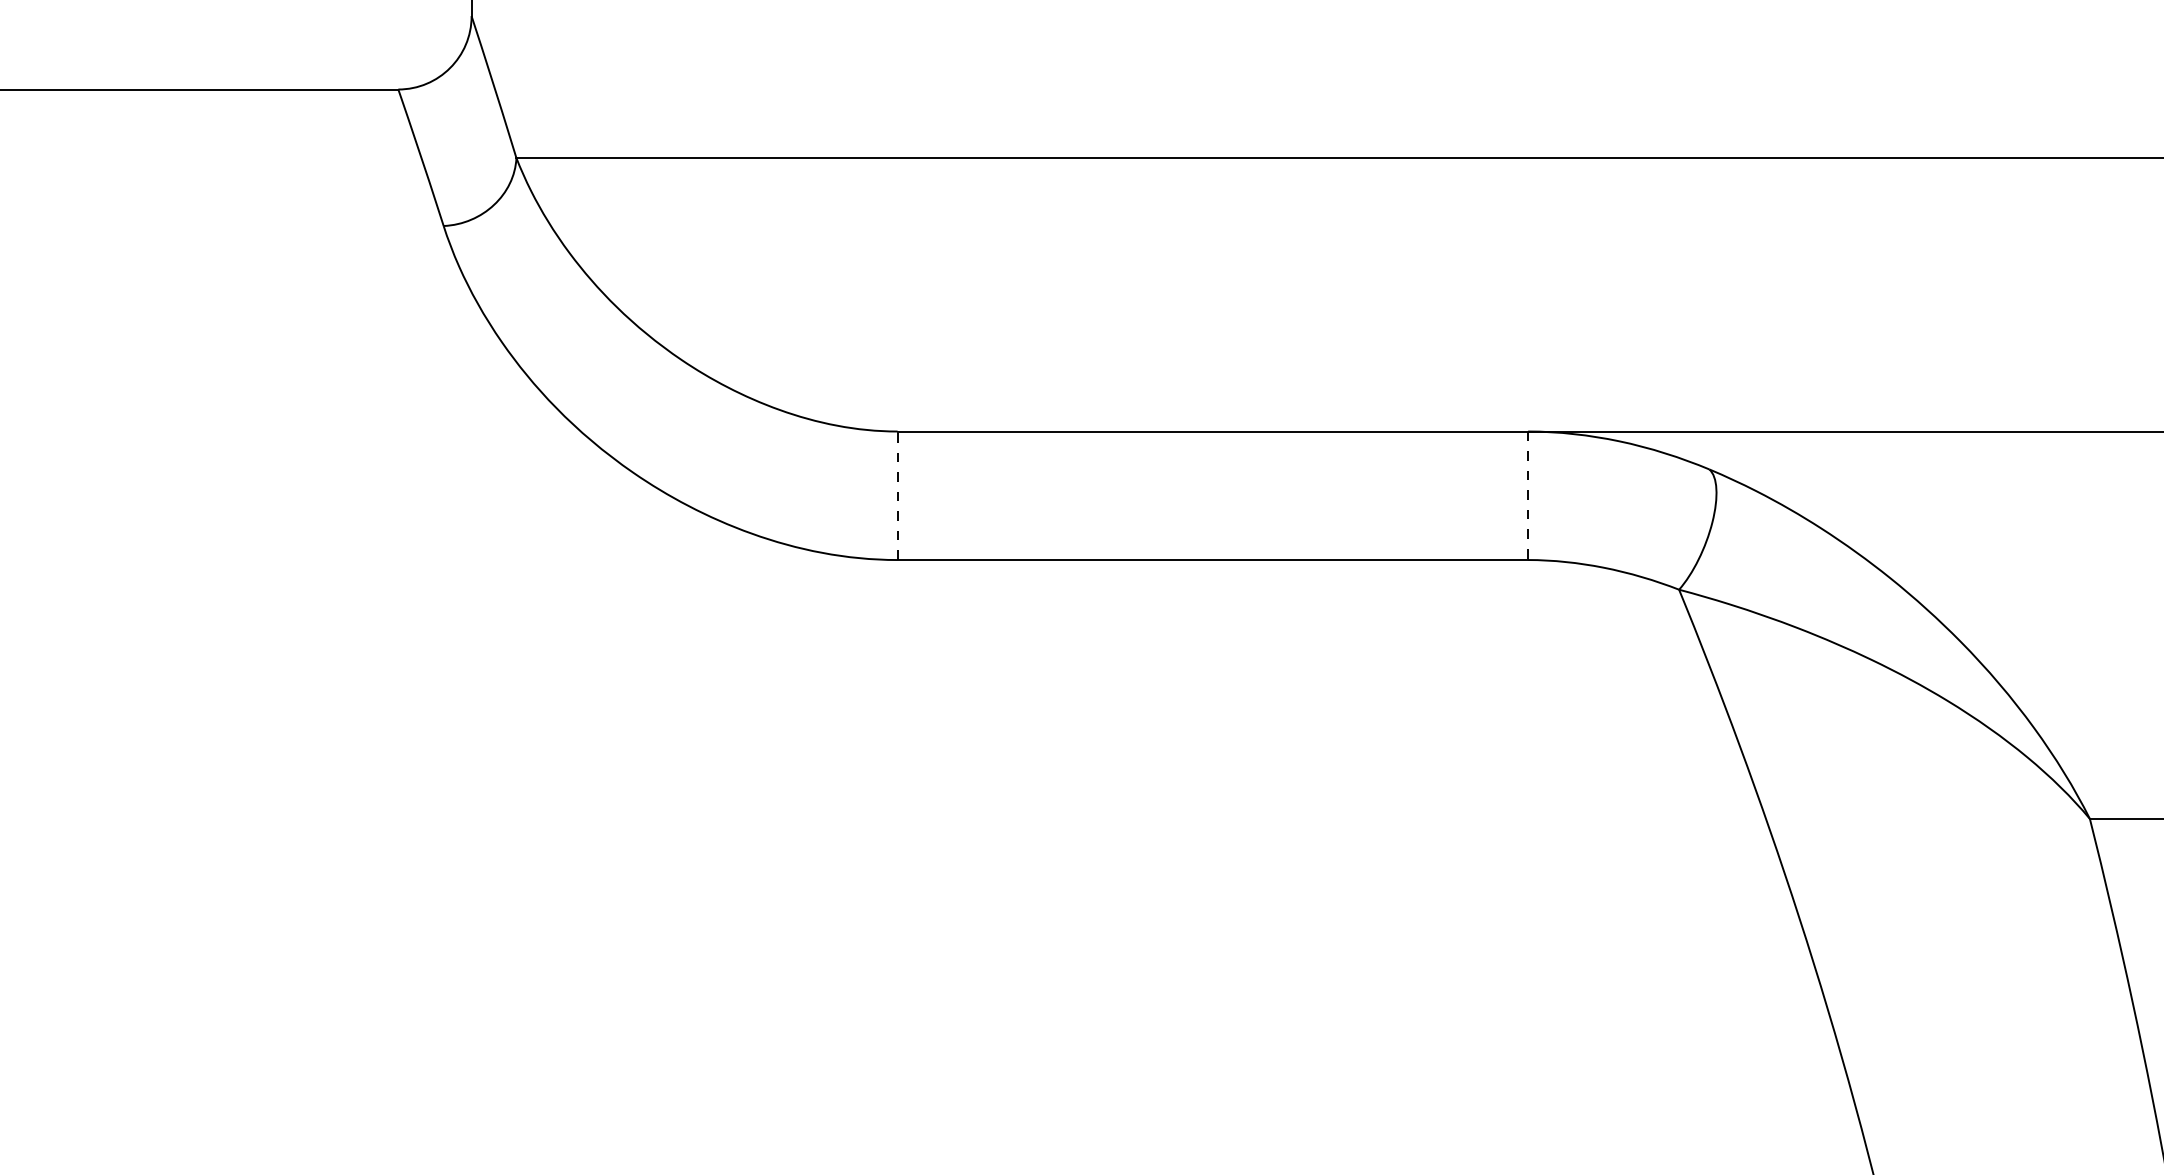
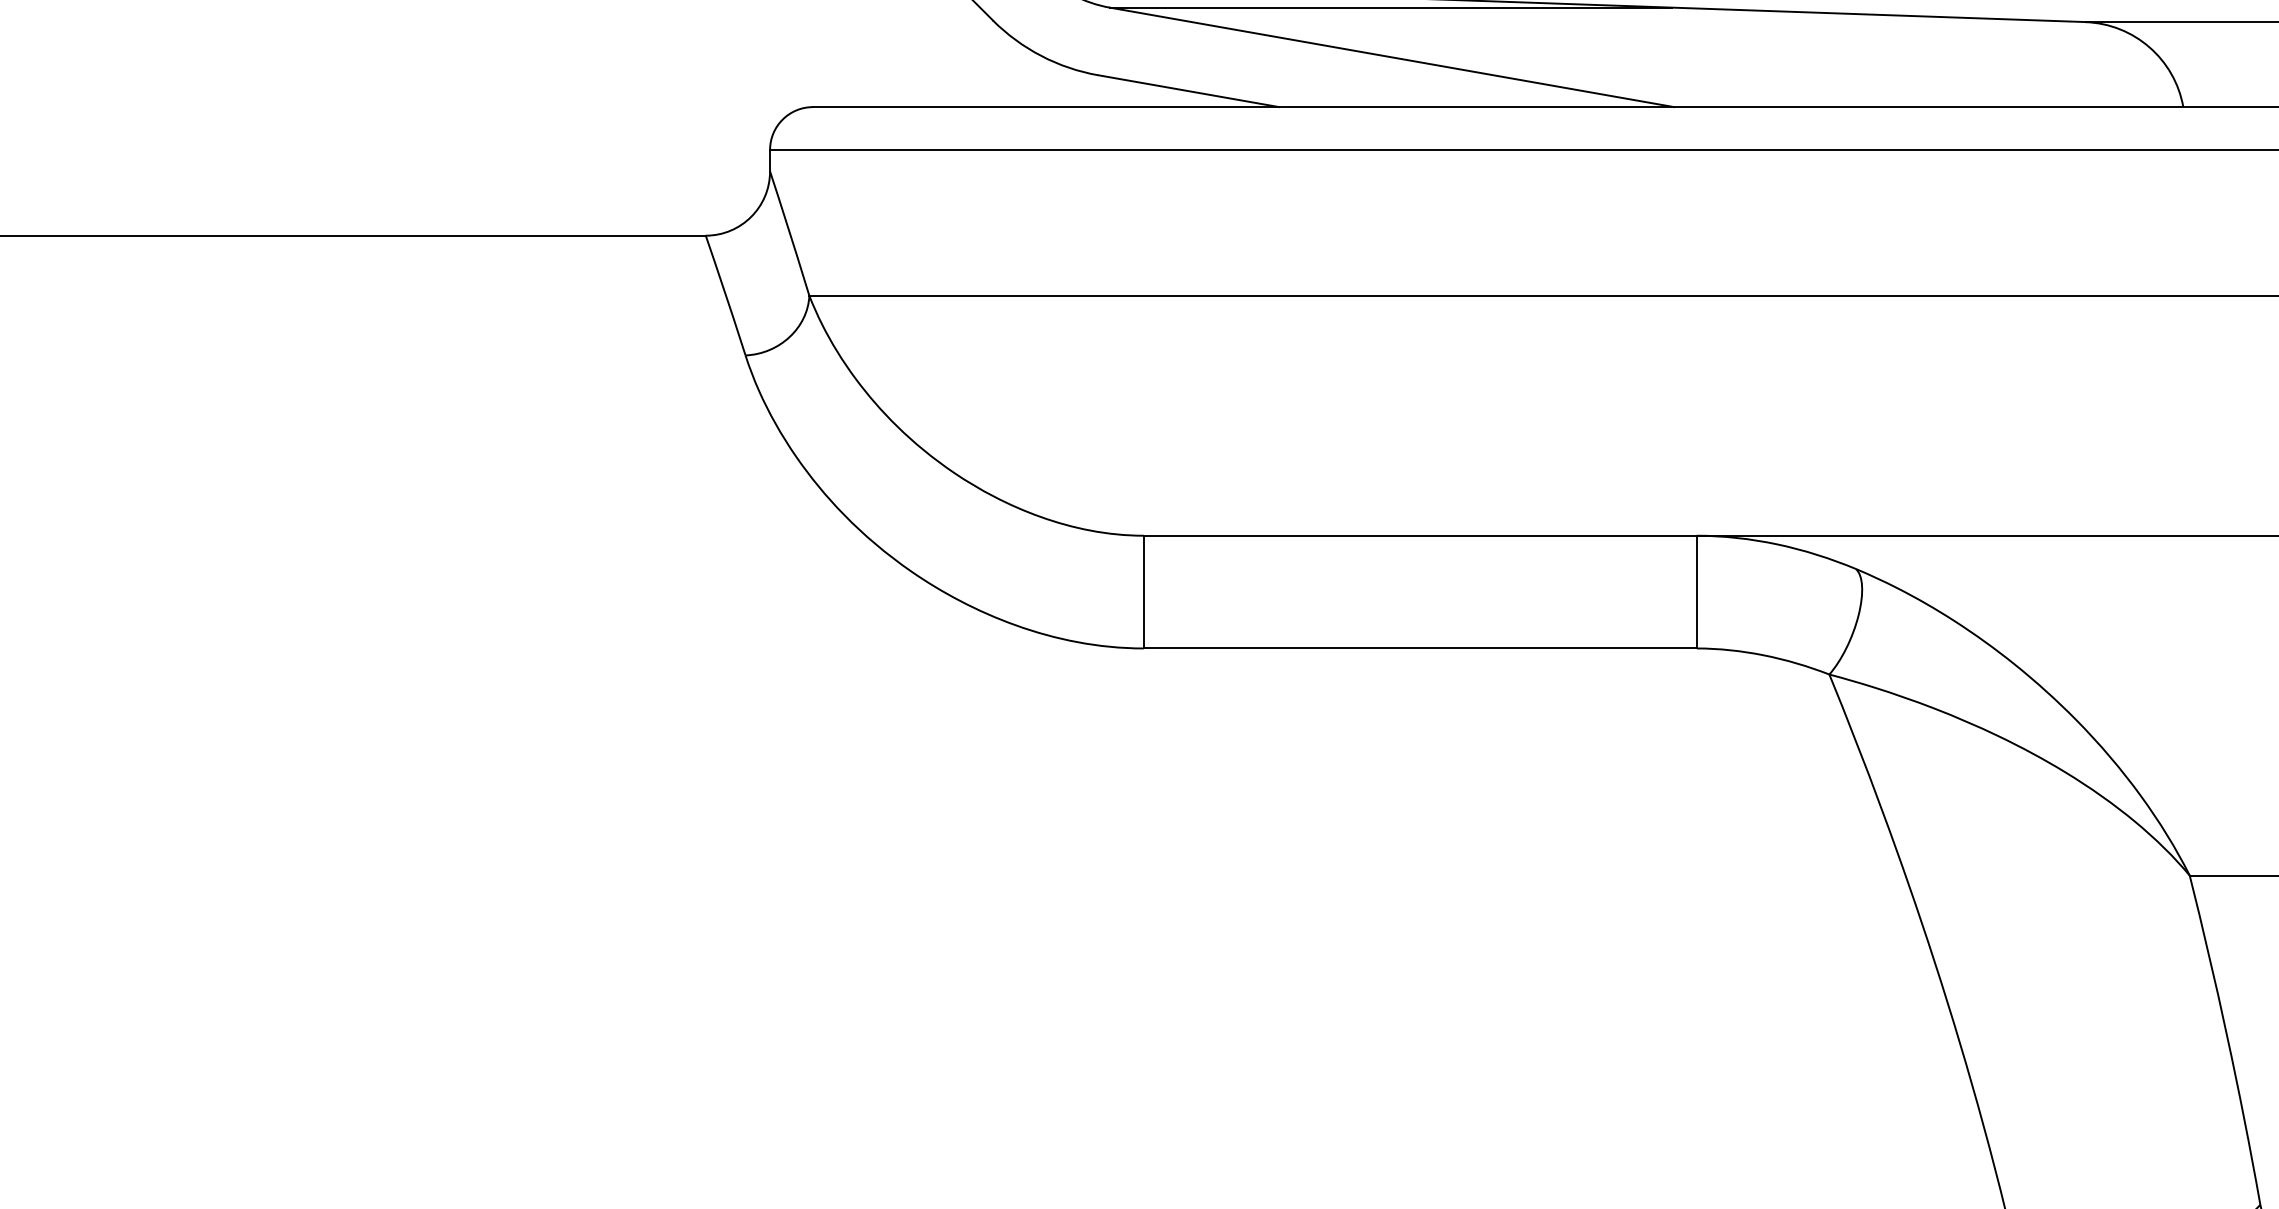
line: (897, 495) -> (1143, 591), dashed -> solid
line: (1527, 496) -> (1696, 592), dashed -> solid

